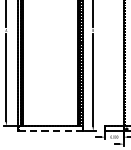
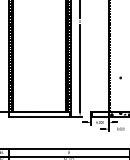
line: (50, 130) -> (39, 116), dashed -> solid

